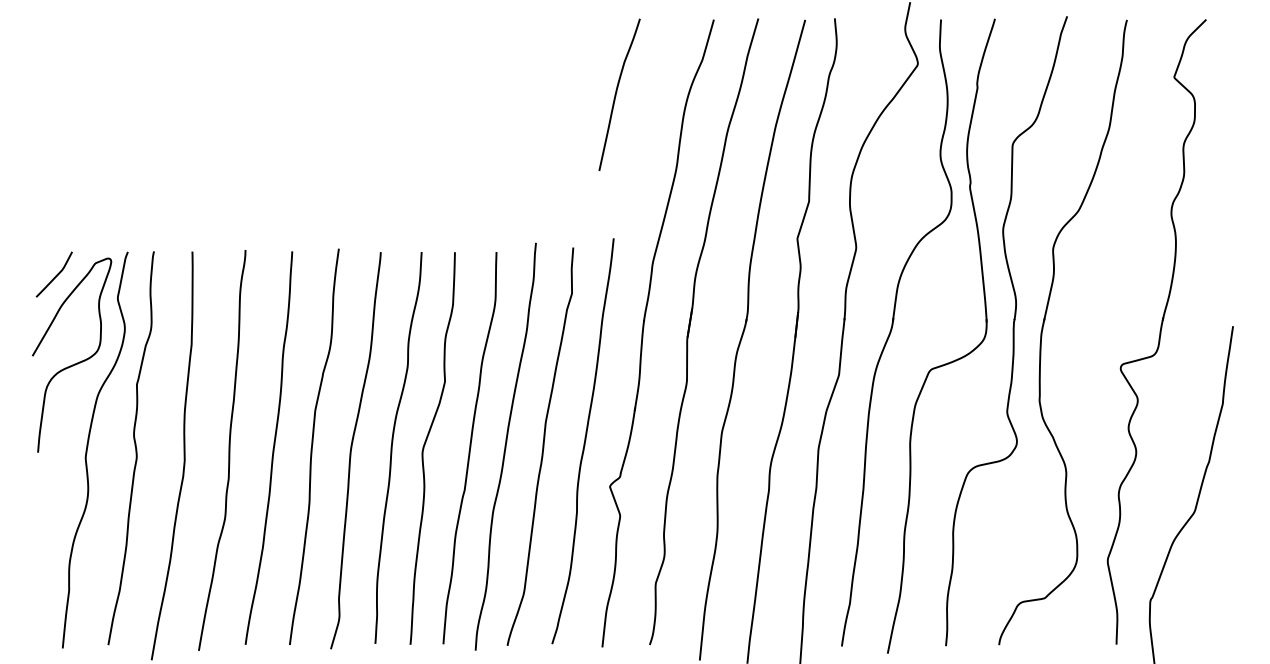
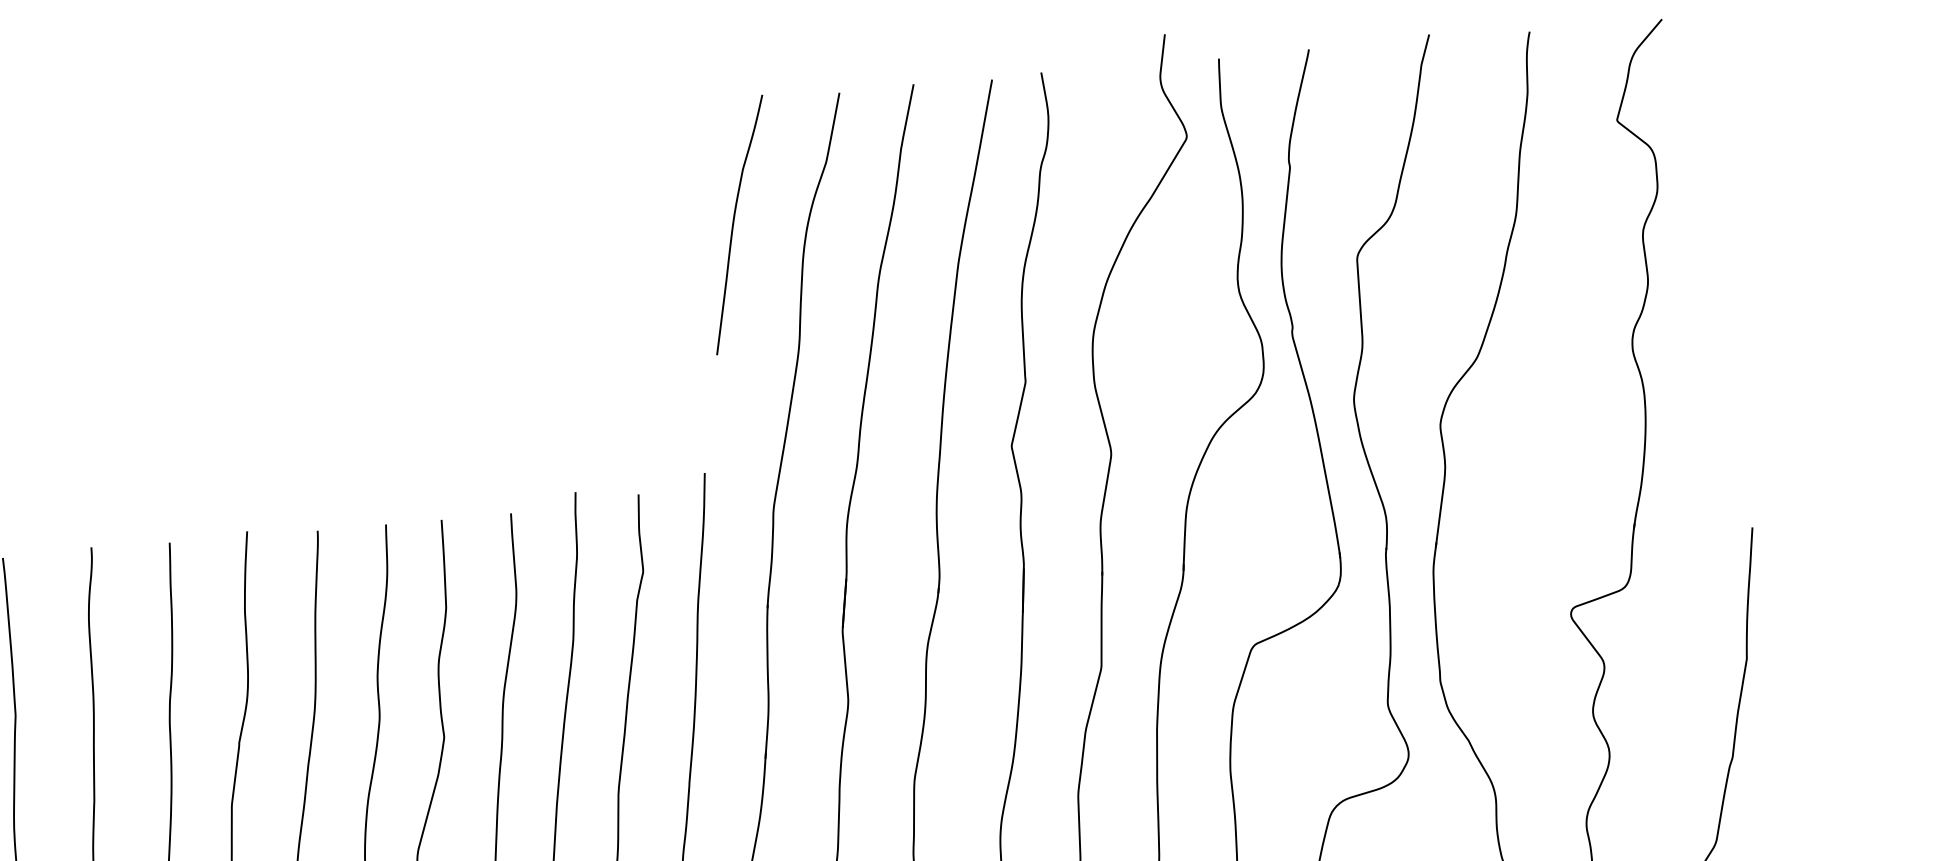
curve: (617, 92) -> (735, 221), moved

